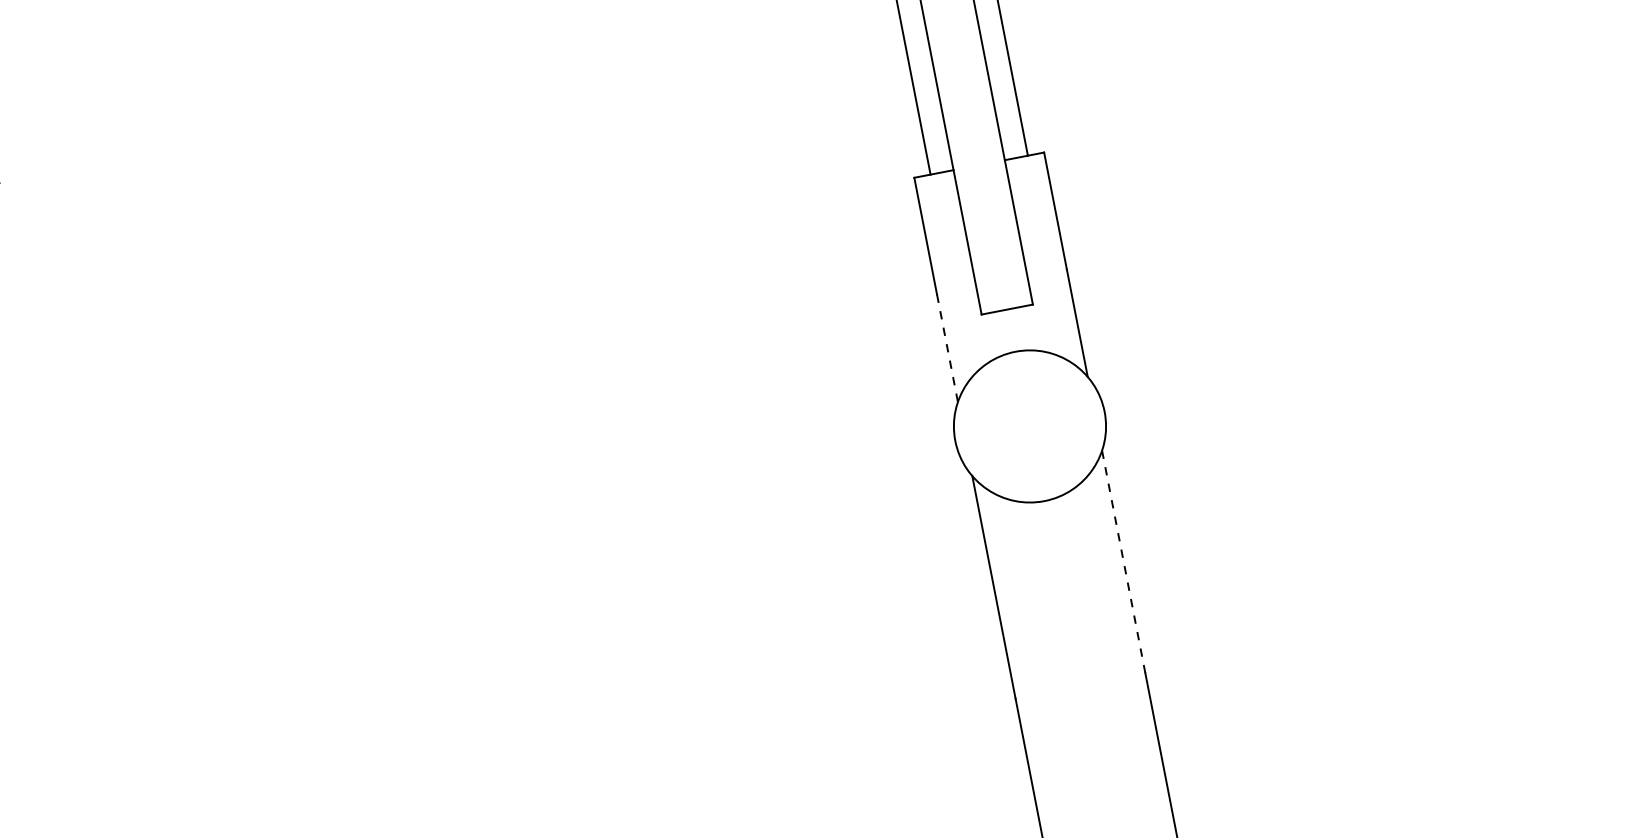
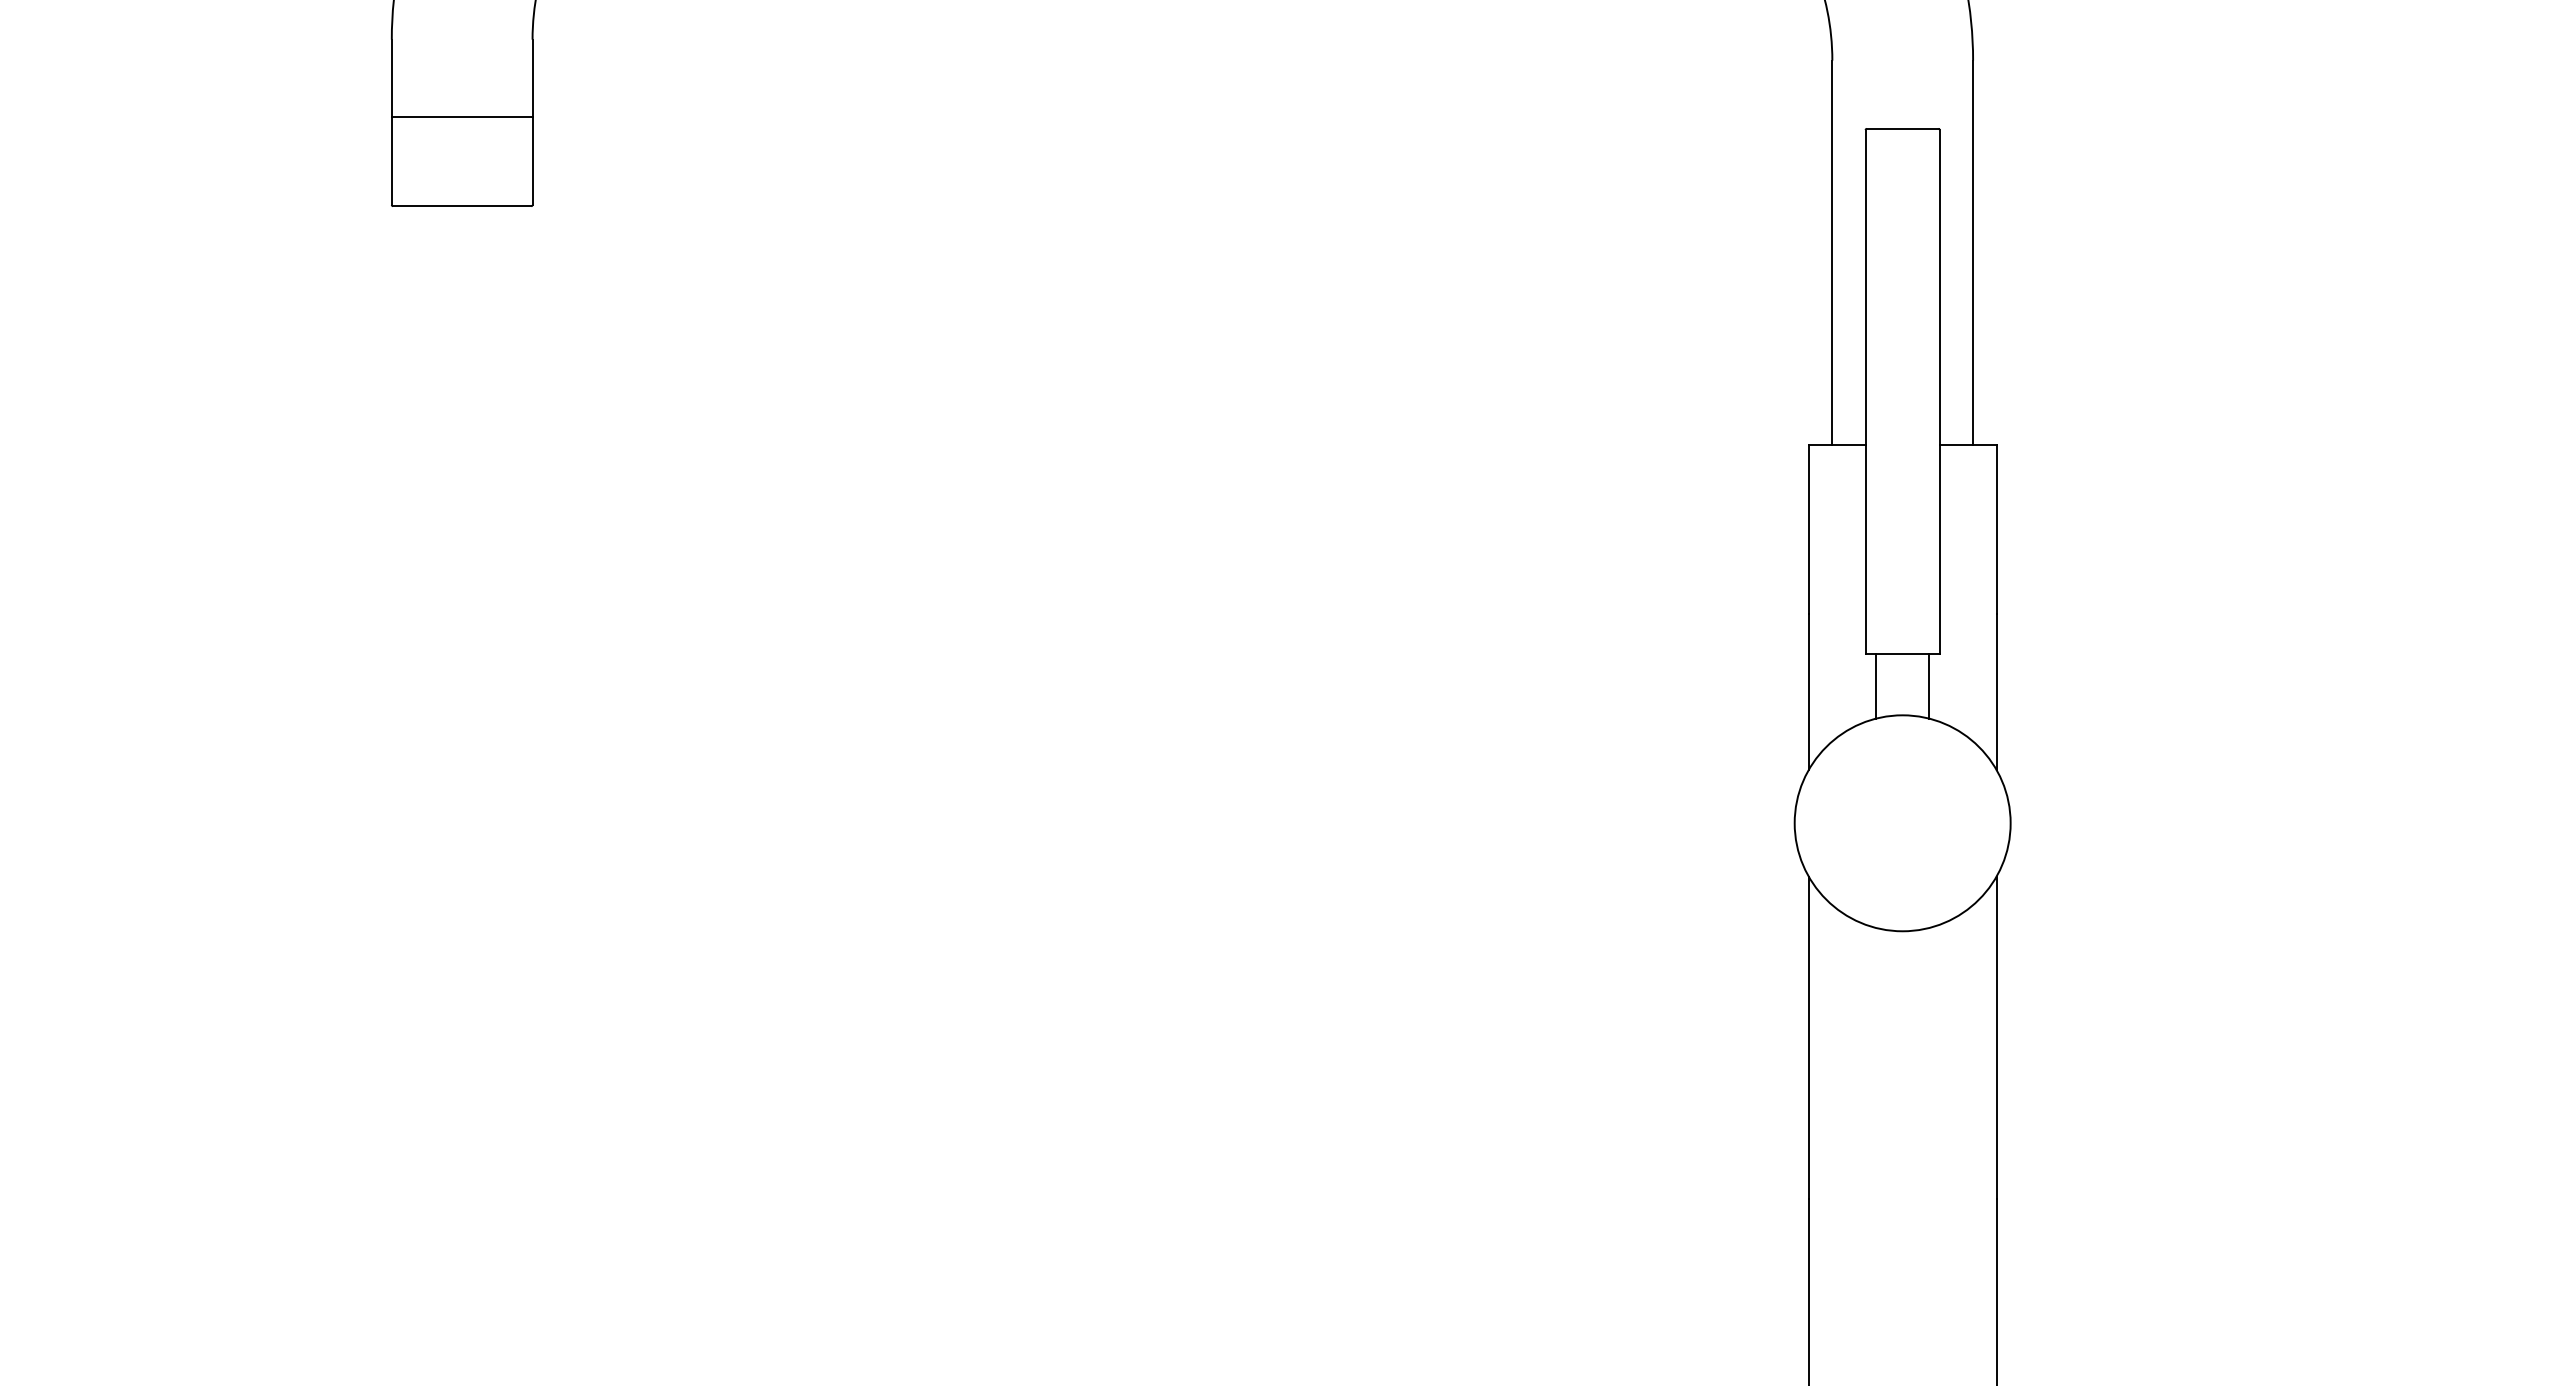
line: (1030, 328) -> (1929, 686), added
line: (993, 335) -> (1876, 686), added
line: (947, 348) -> (1808, 692), dashed -> solid
line: (1123, 562) -> (1996, 1038), dashed -> solid

